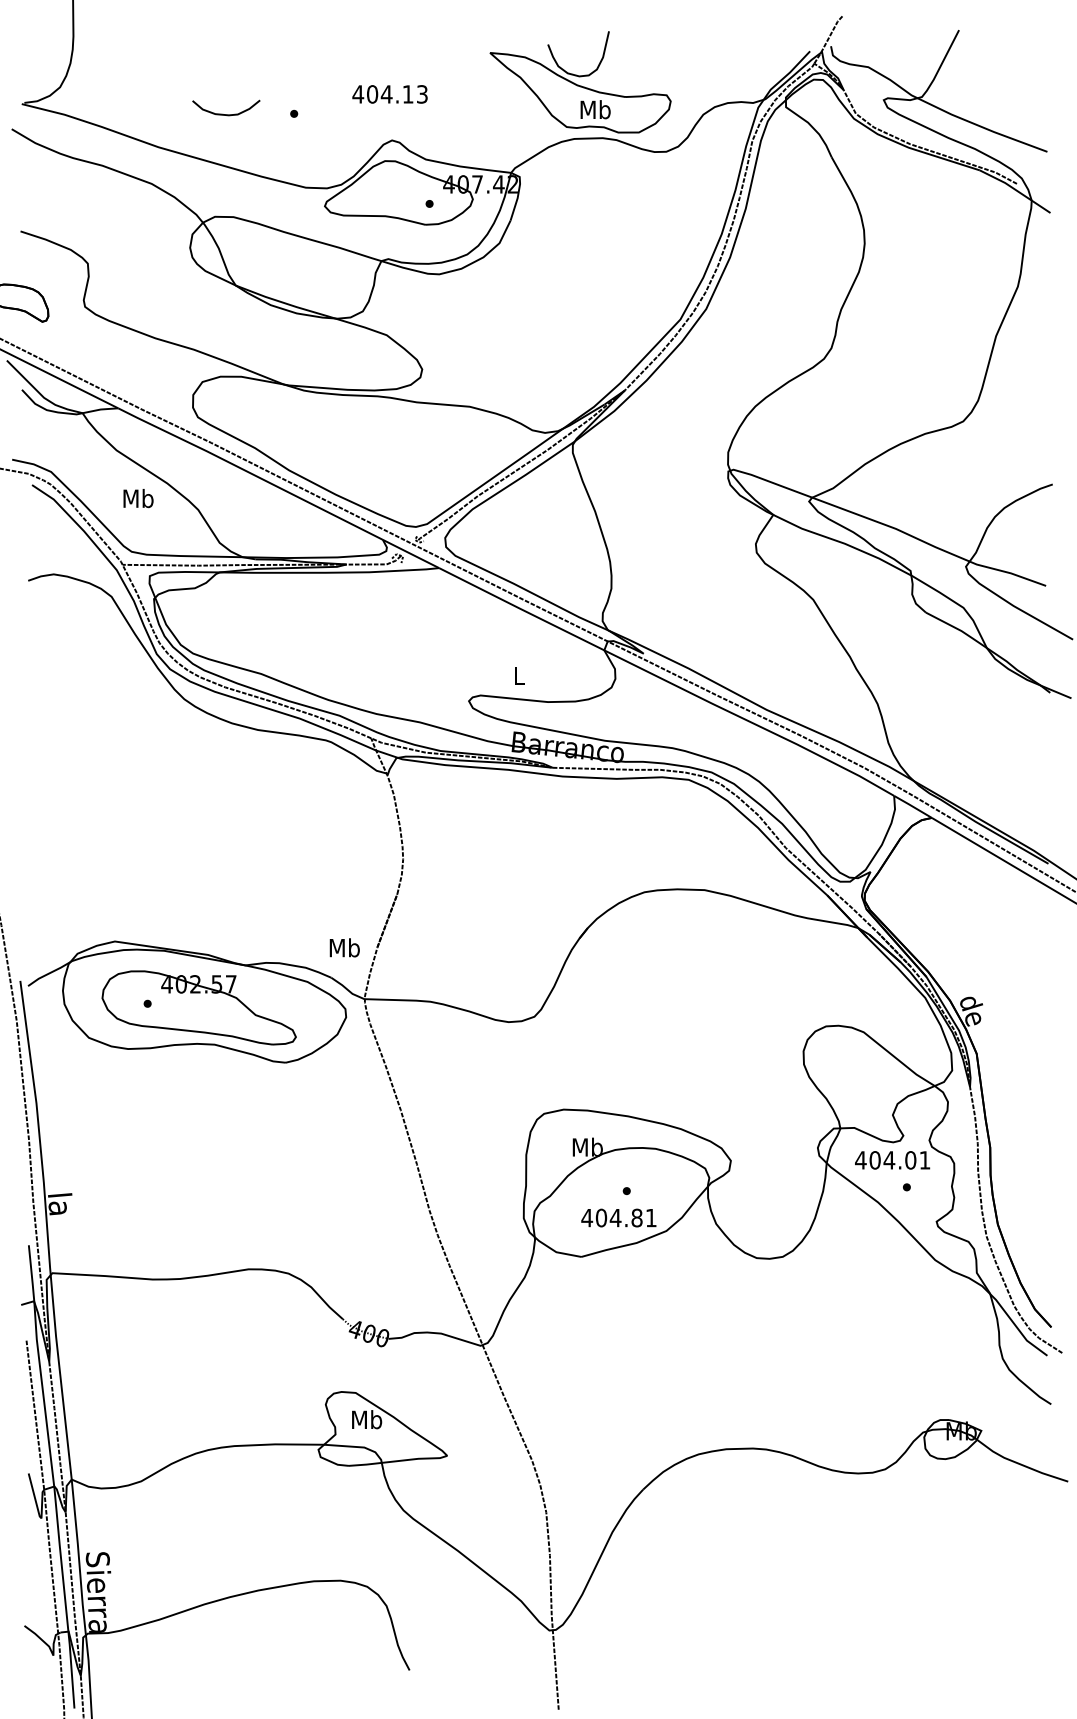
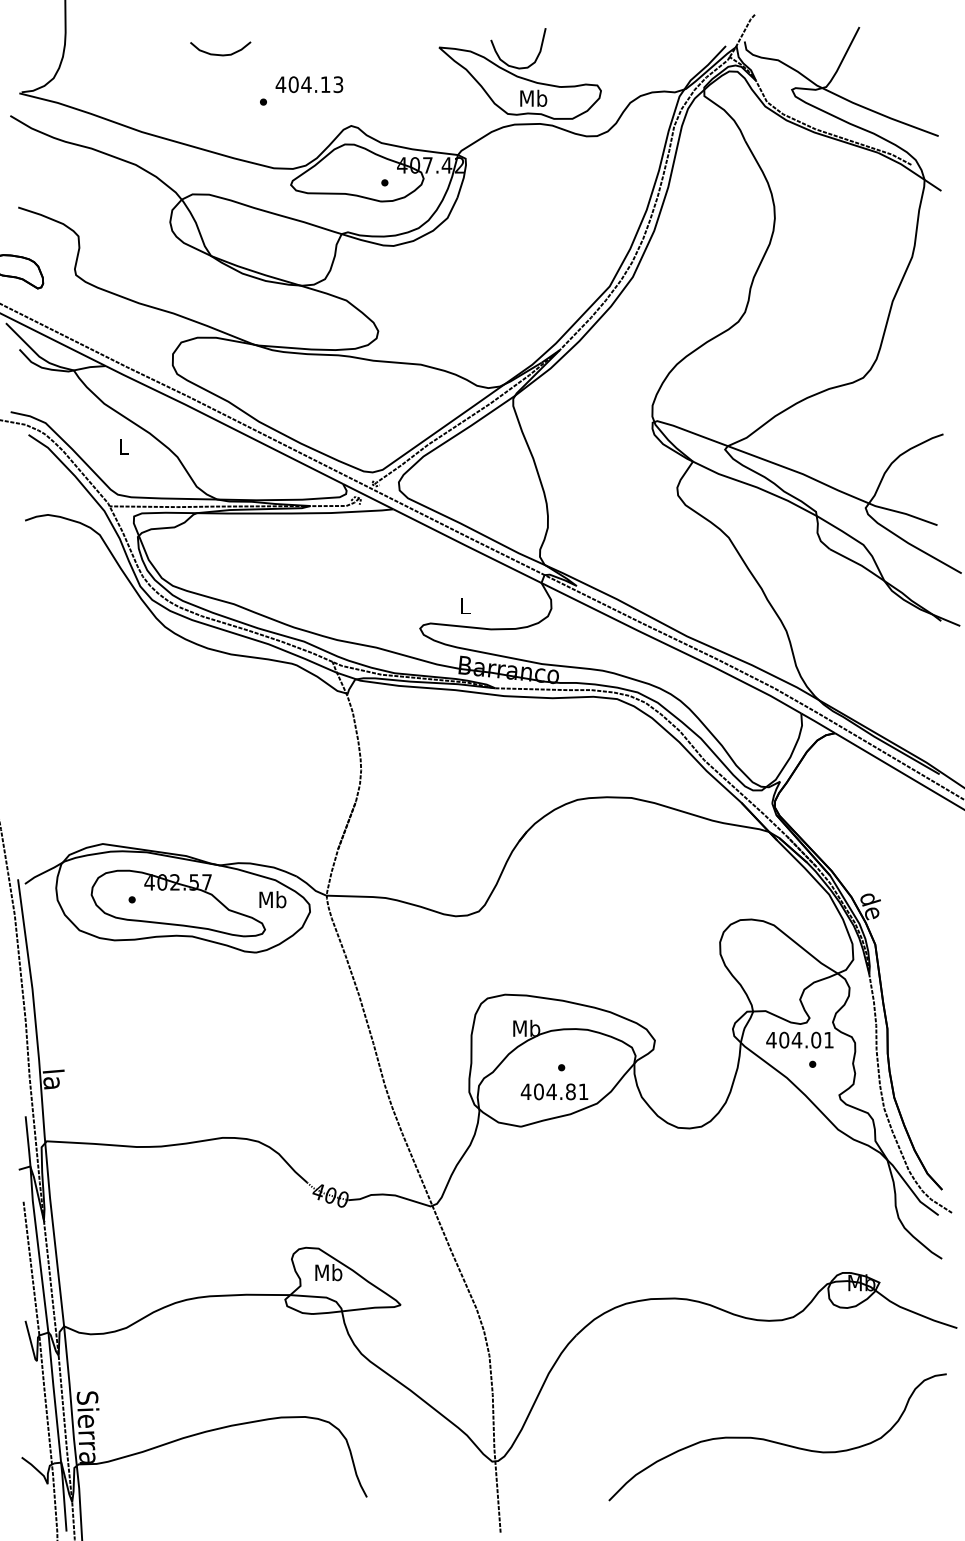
text: (390, 94) -> (309, 84), moved
curve: (226, 114) -> (220, 54), moved
text: (137, 498) -> (123, 446), Mb -> L
text: (344, 947) -> (272, 899), moved
curve: (866, 1608) -> (776, 1441), added

